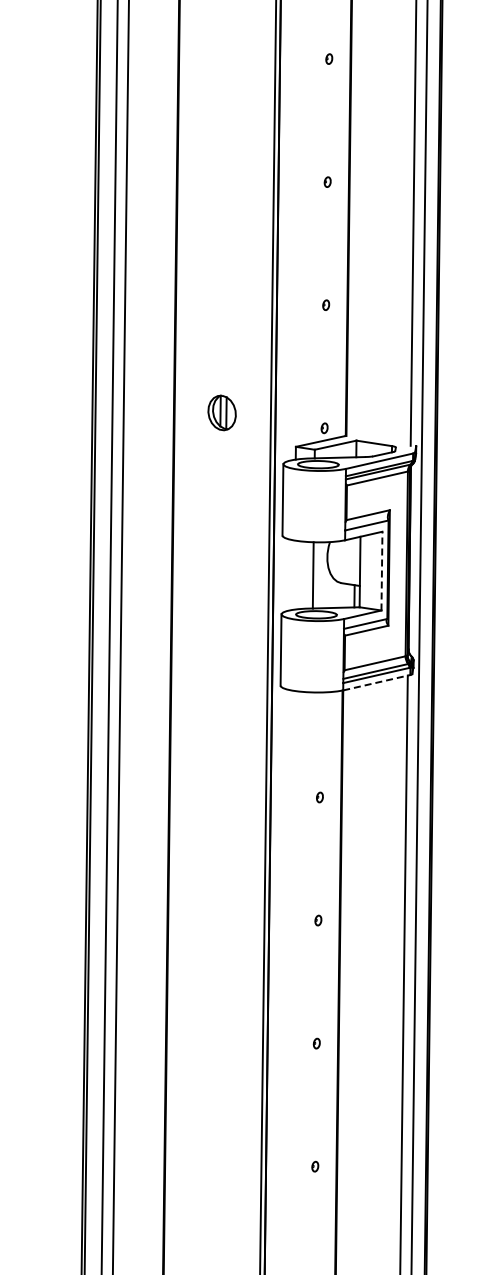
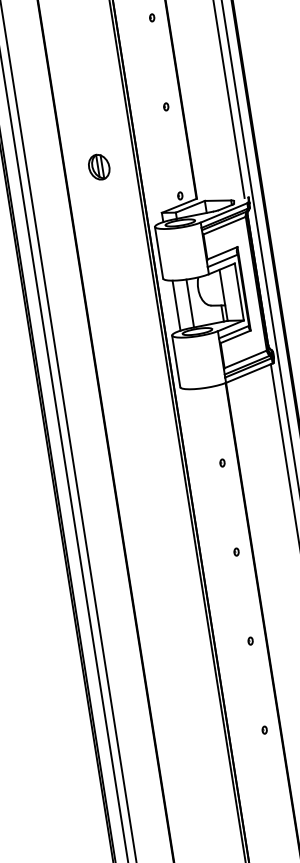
part: (221, 412) -> (98, 166), moved
line: (381, 570) -> (238, 291), dashed -> solid
line: (293, 574) -> (175, 305), added
line: (377, 682) -> (249, 372), dashed -> solid

